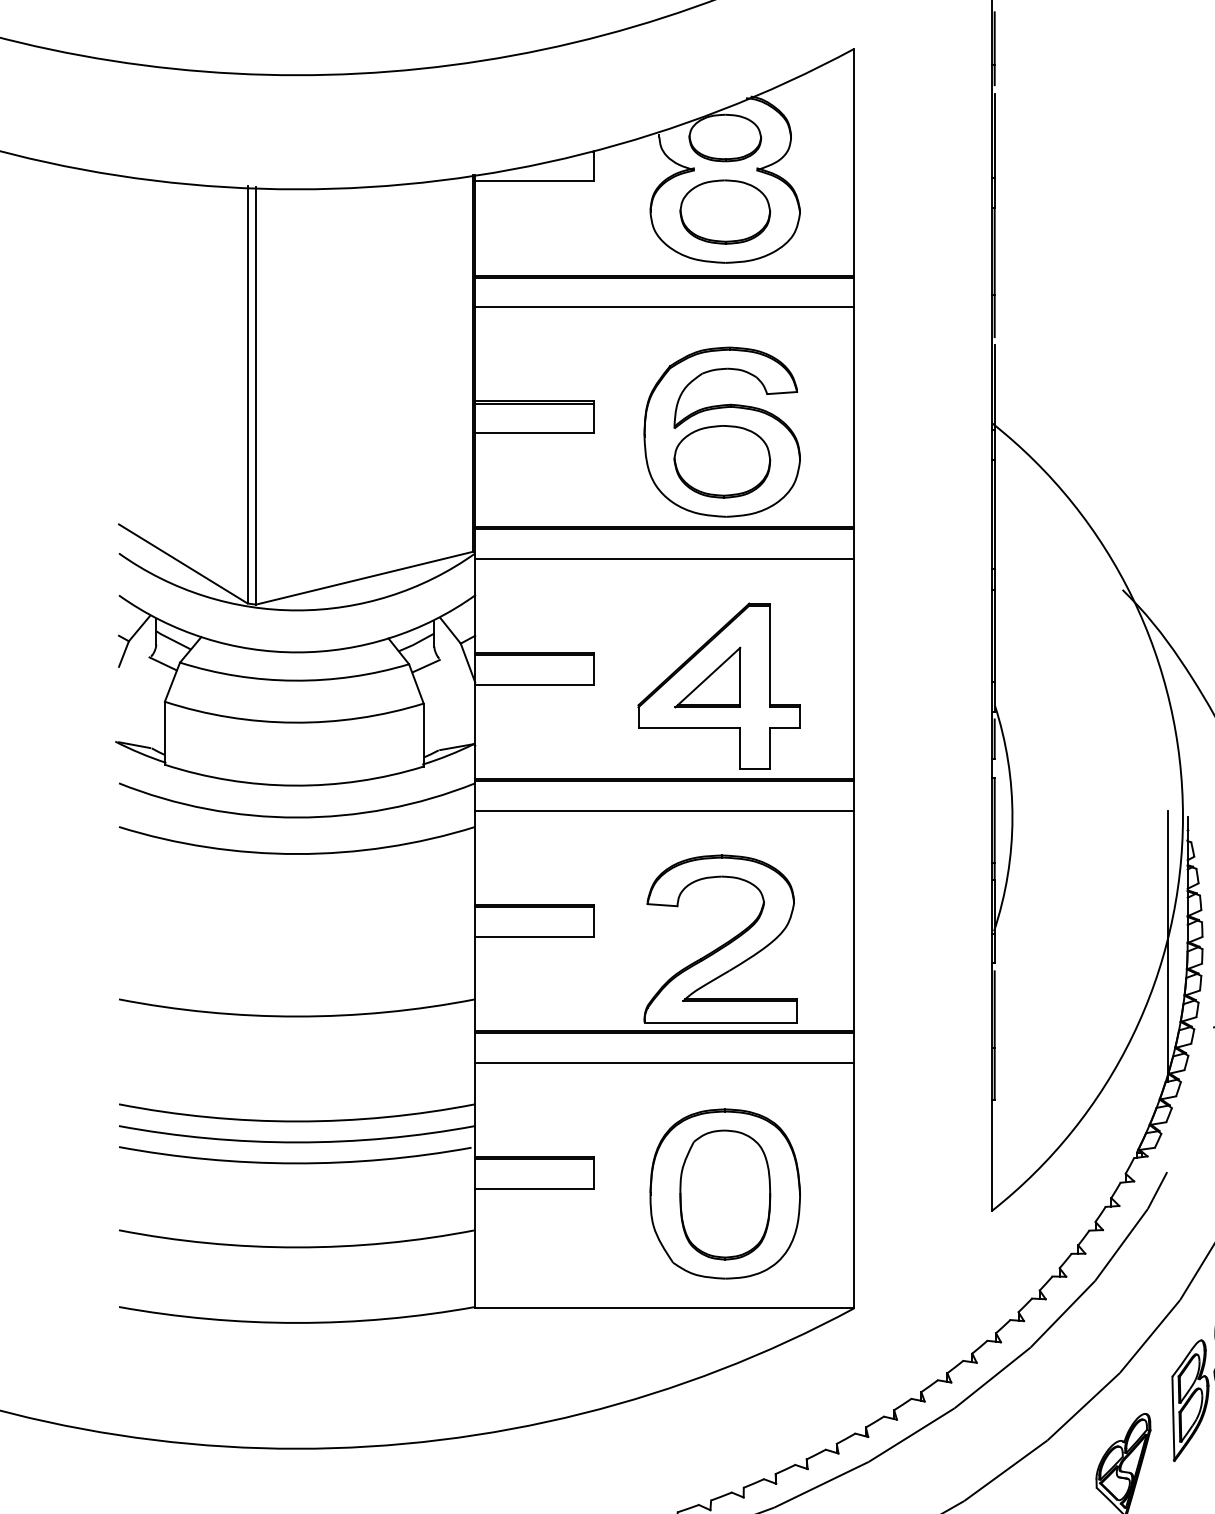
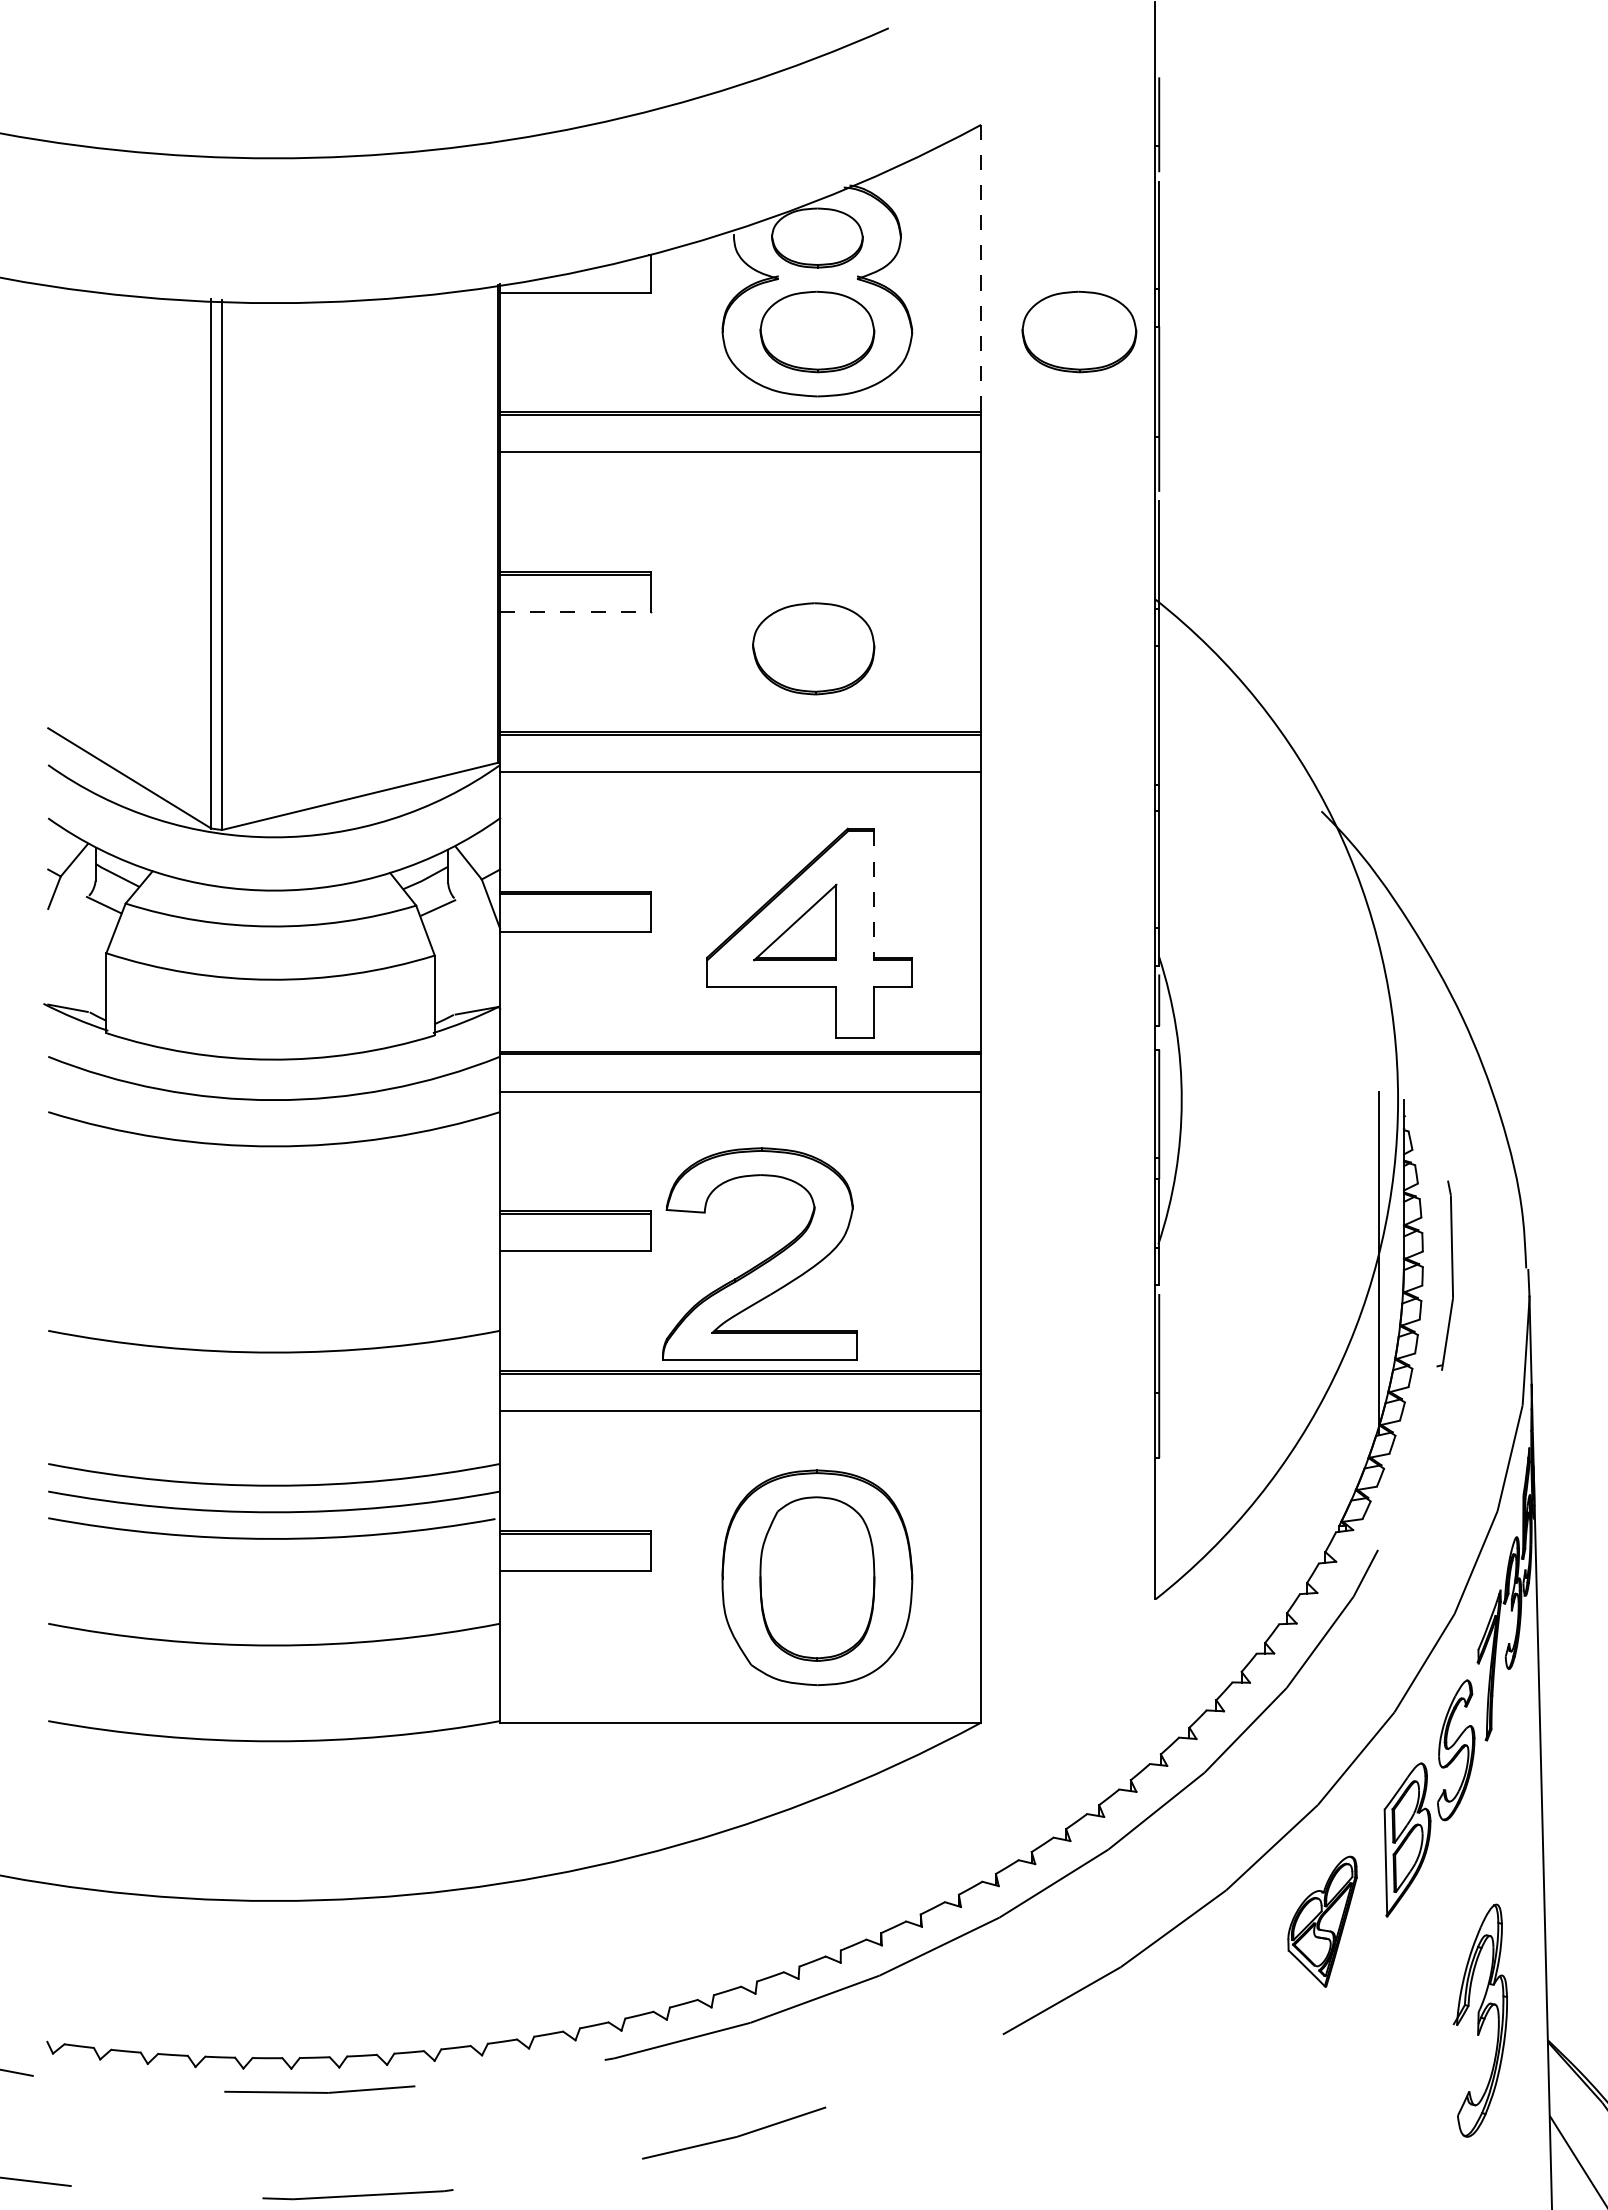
line: (854, 162) -> (981, 268), solid -> dashed
part: (931, 211) -> (1079, 331), added
part: (722, 432) -> (813, 611), removed
line: (534, 433) -> (575, 612), solid -> dashed
line: (770, 657) -> (874, 896), solid -> dashed
part: (723, 943) -> (763, 1260), moved

